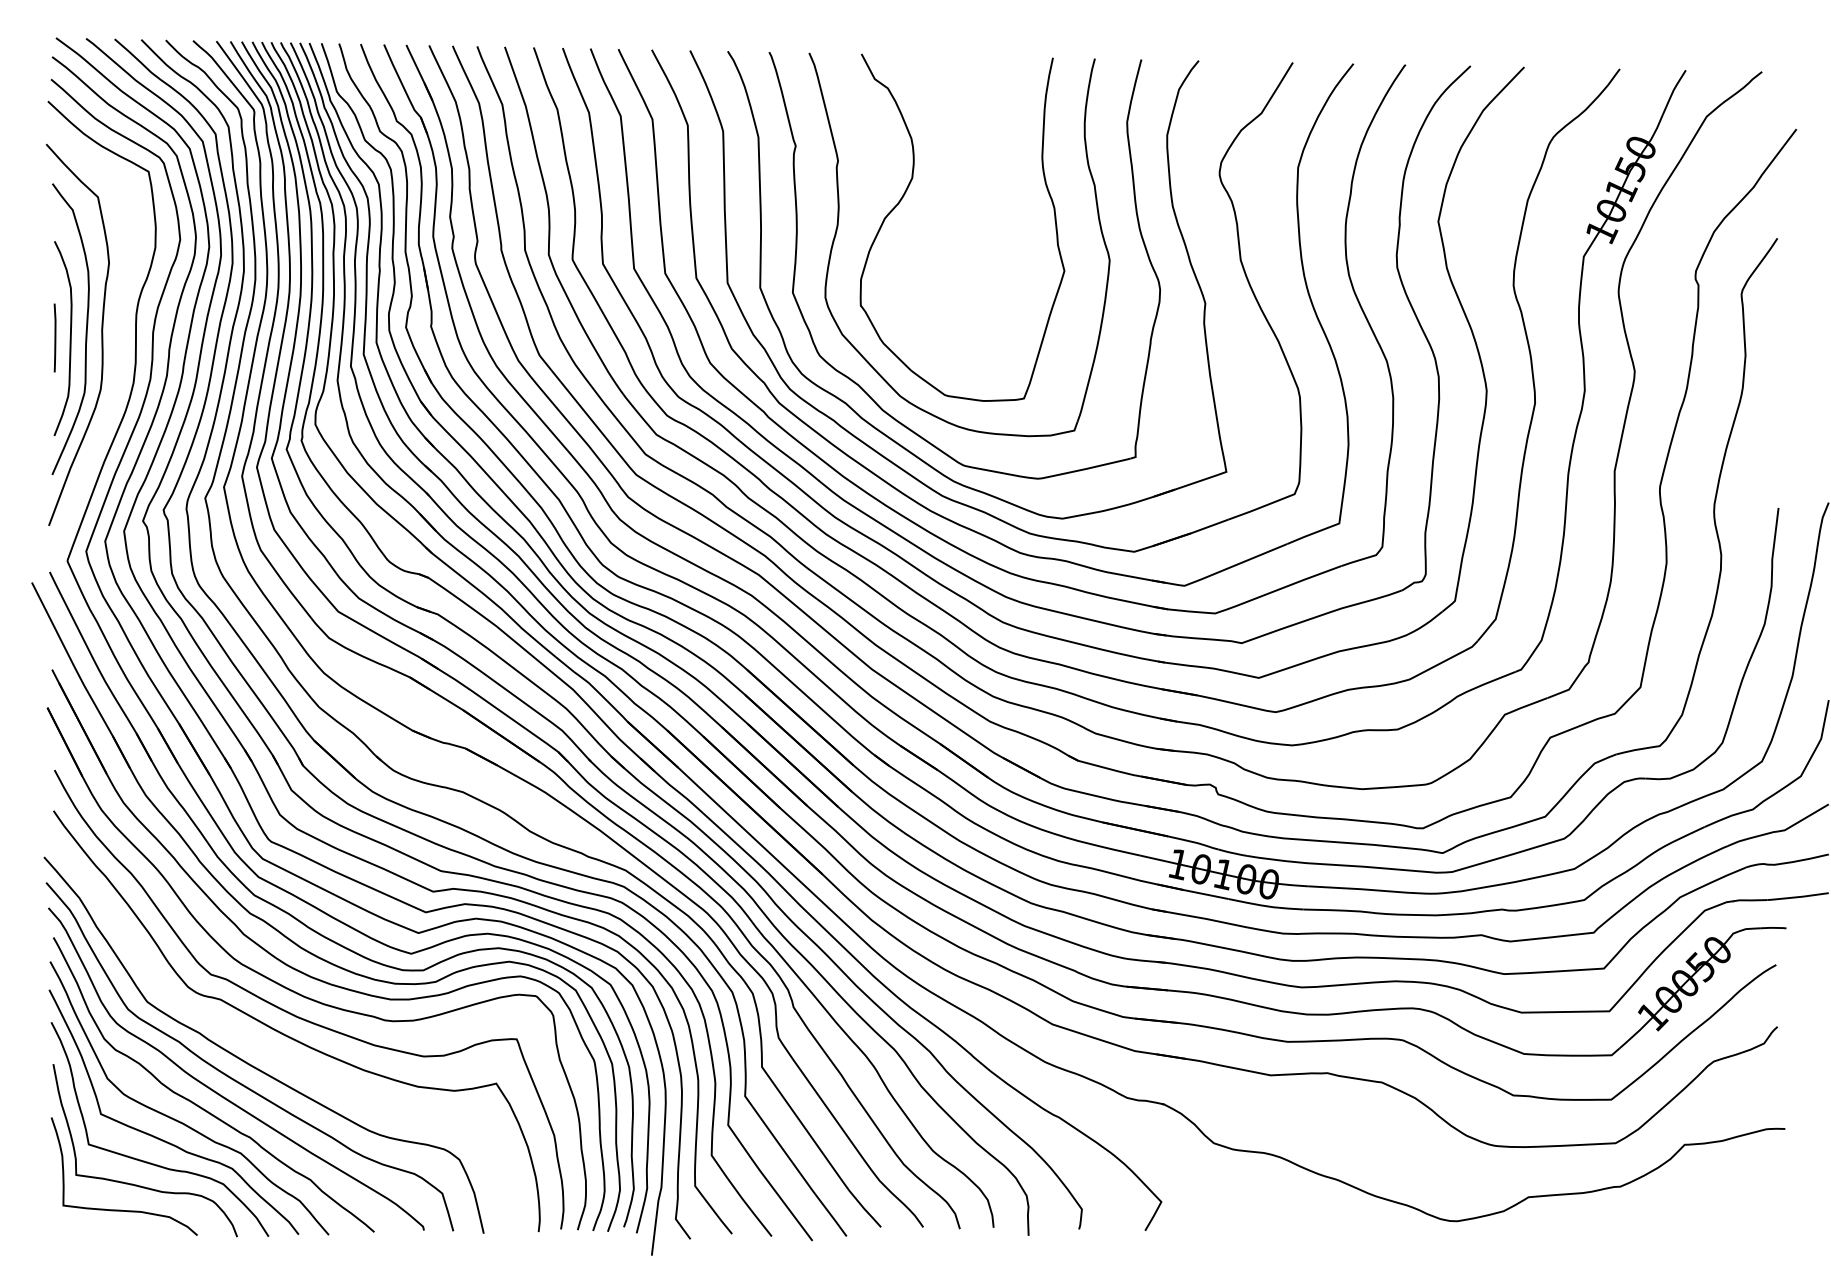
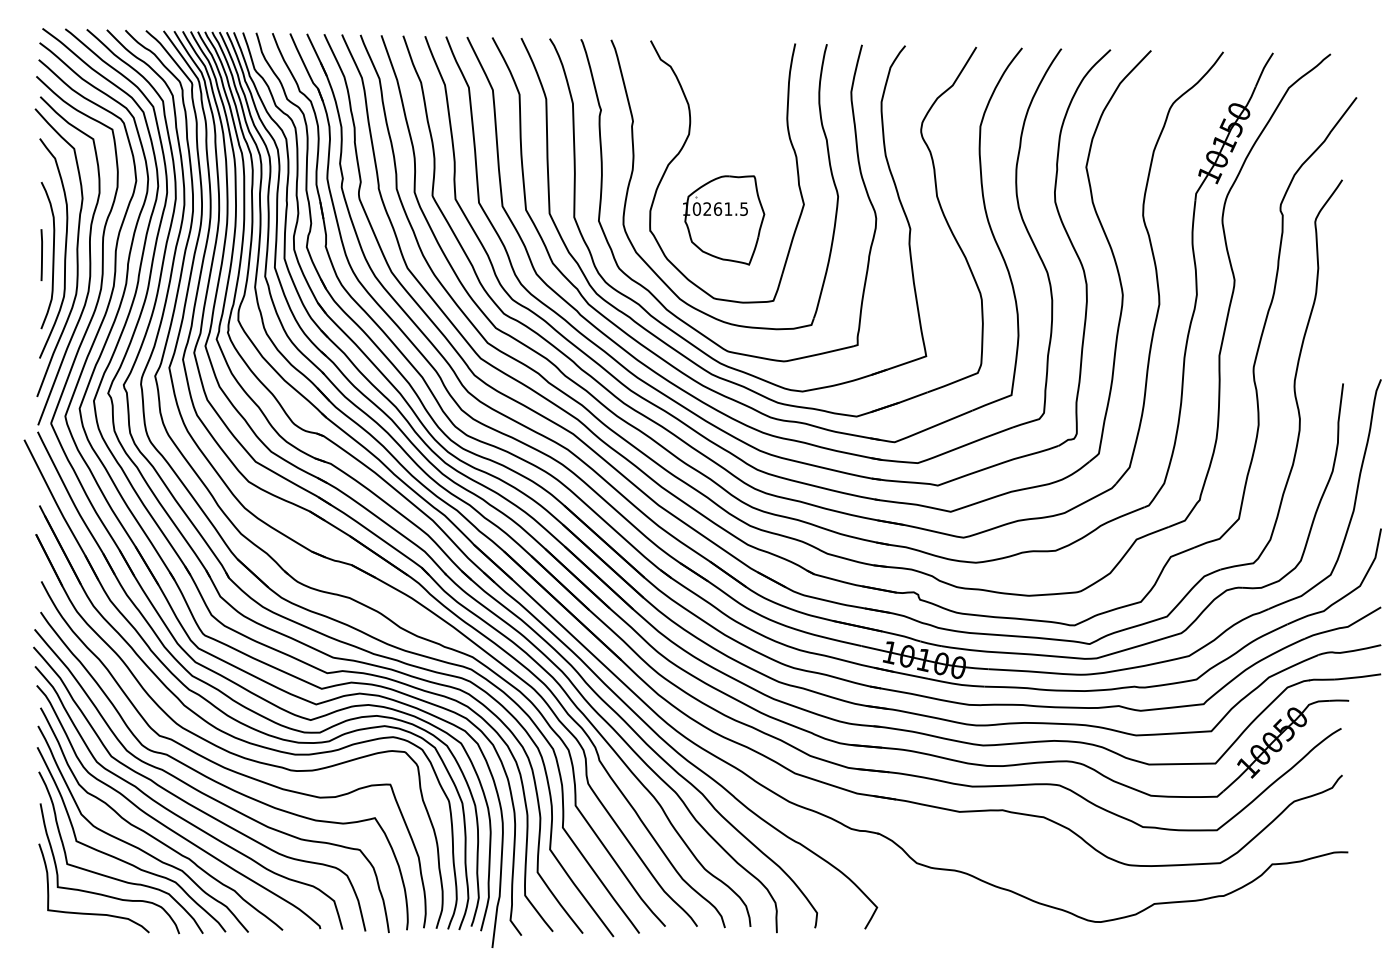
part: (958, 291) -> (723, 220), added
curve: (118, 345) -> (89, 260), added
curve: (272, 1051) -> (205, 793), added

